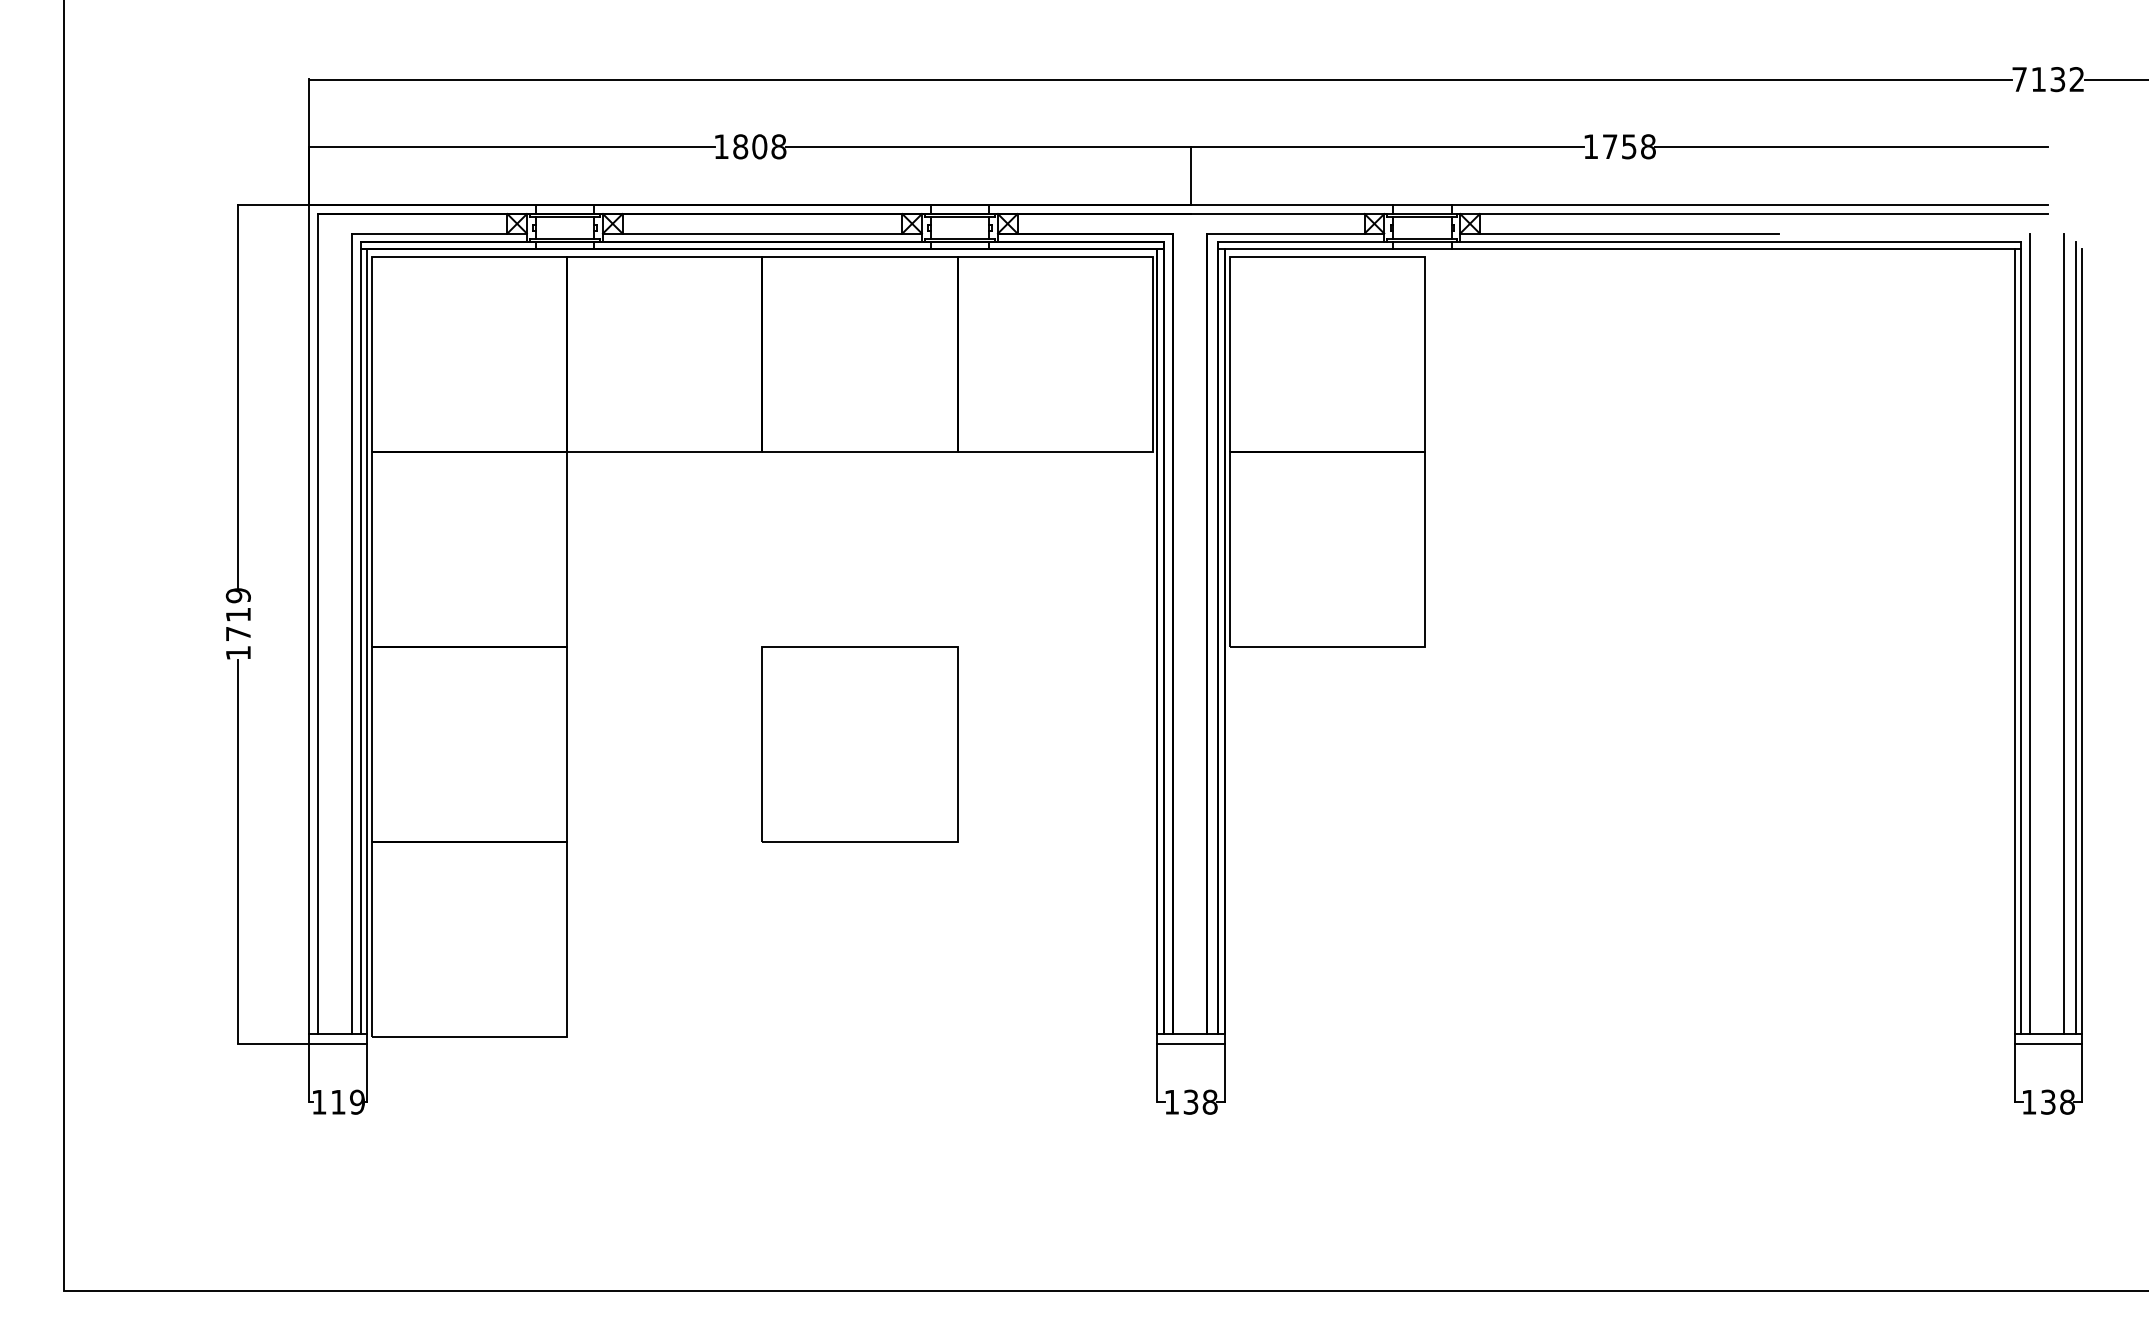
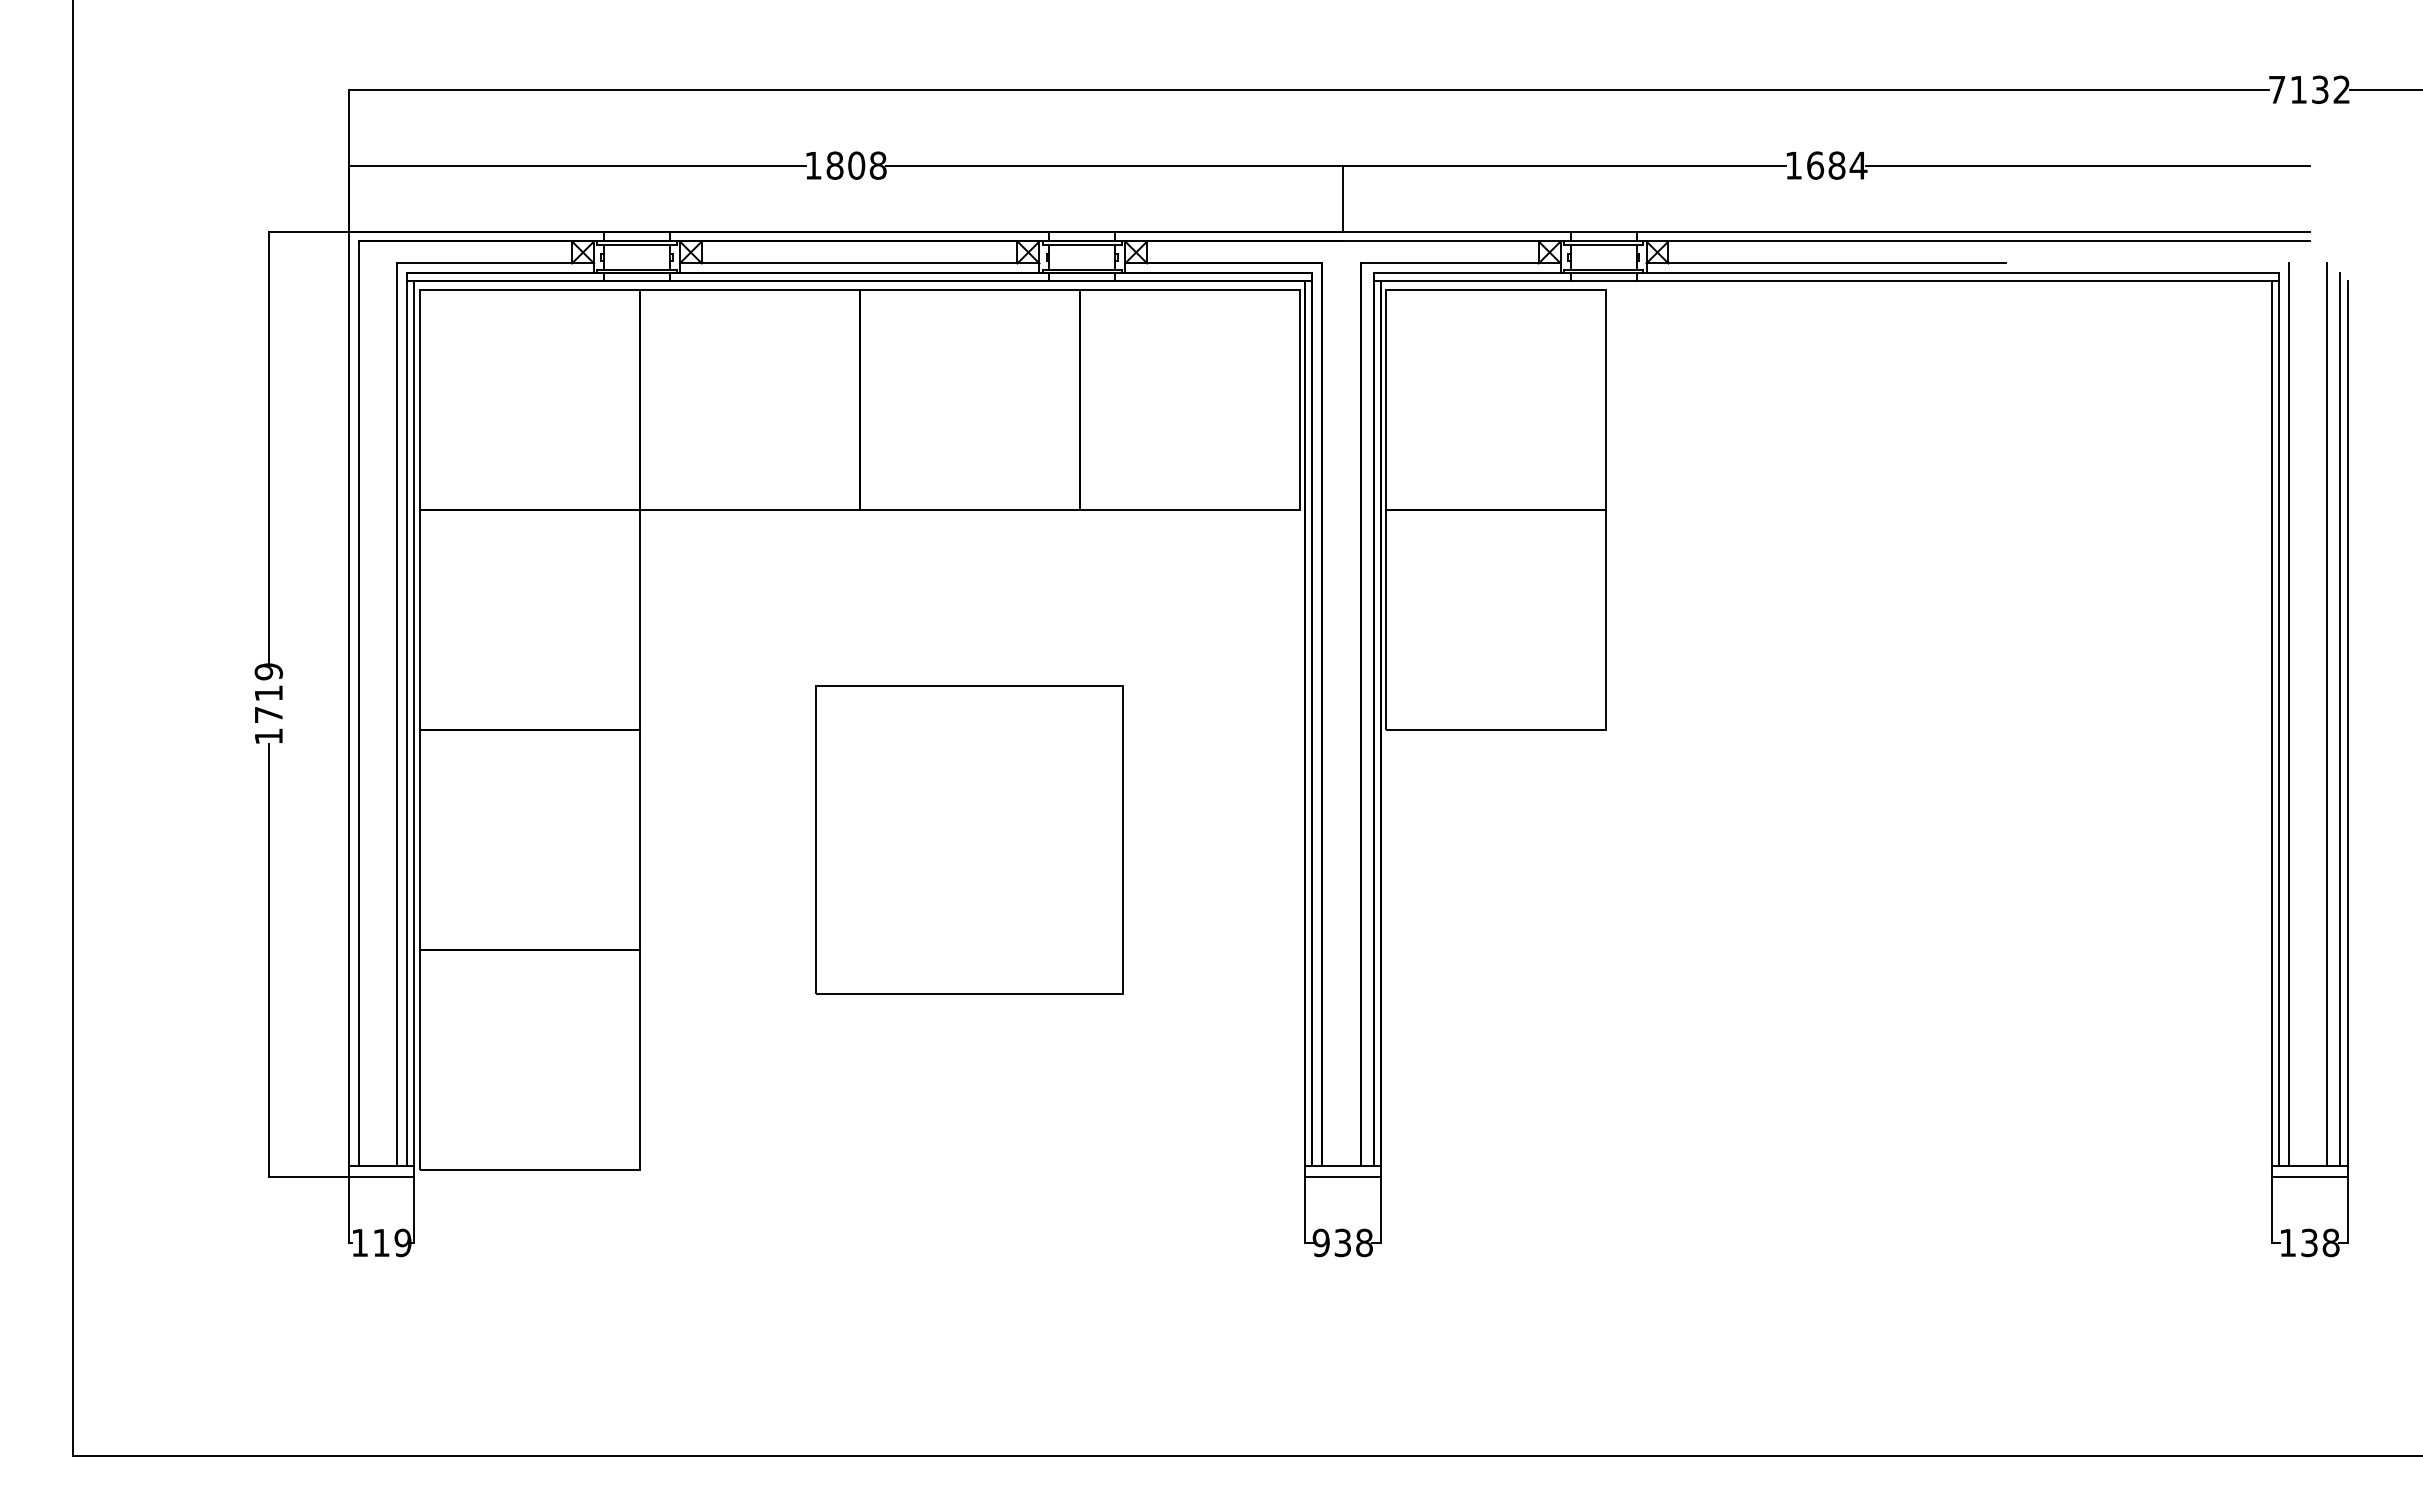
text: (1629, 146) -> (1837, 165), 1758 -> 1684
part: (859, 744) -> (969, 839), size x1.4
text: (1171, 1101) -> (1320, 1242), 138 -> 938

